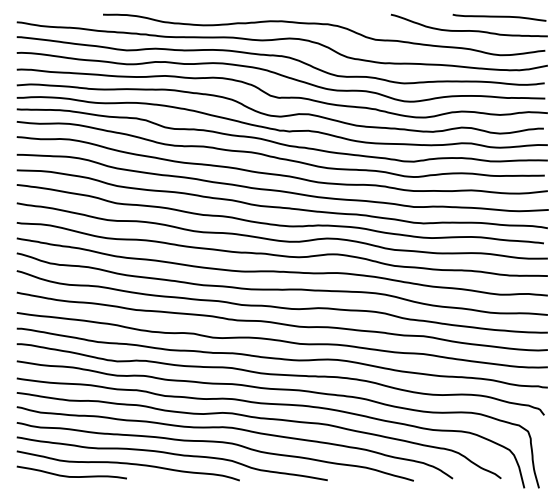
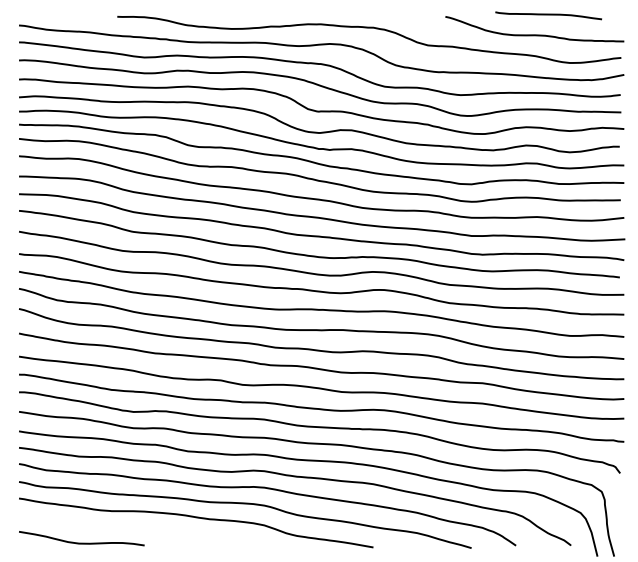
curve: (499, 17) -> (548, 15), moved
curve: (127, 464) -> (145, 529), removed

